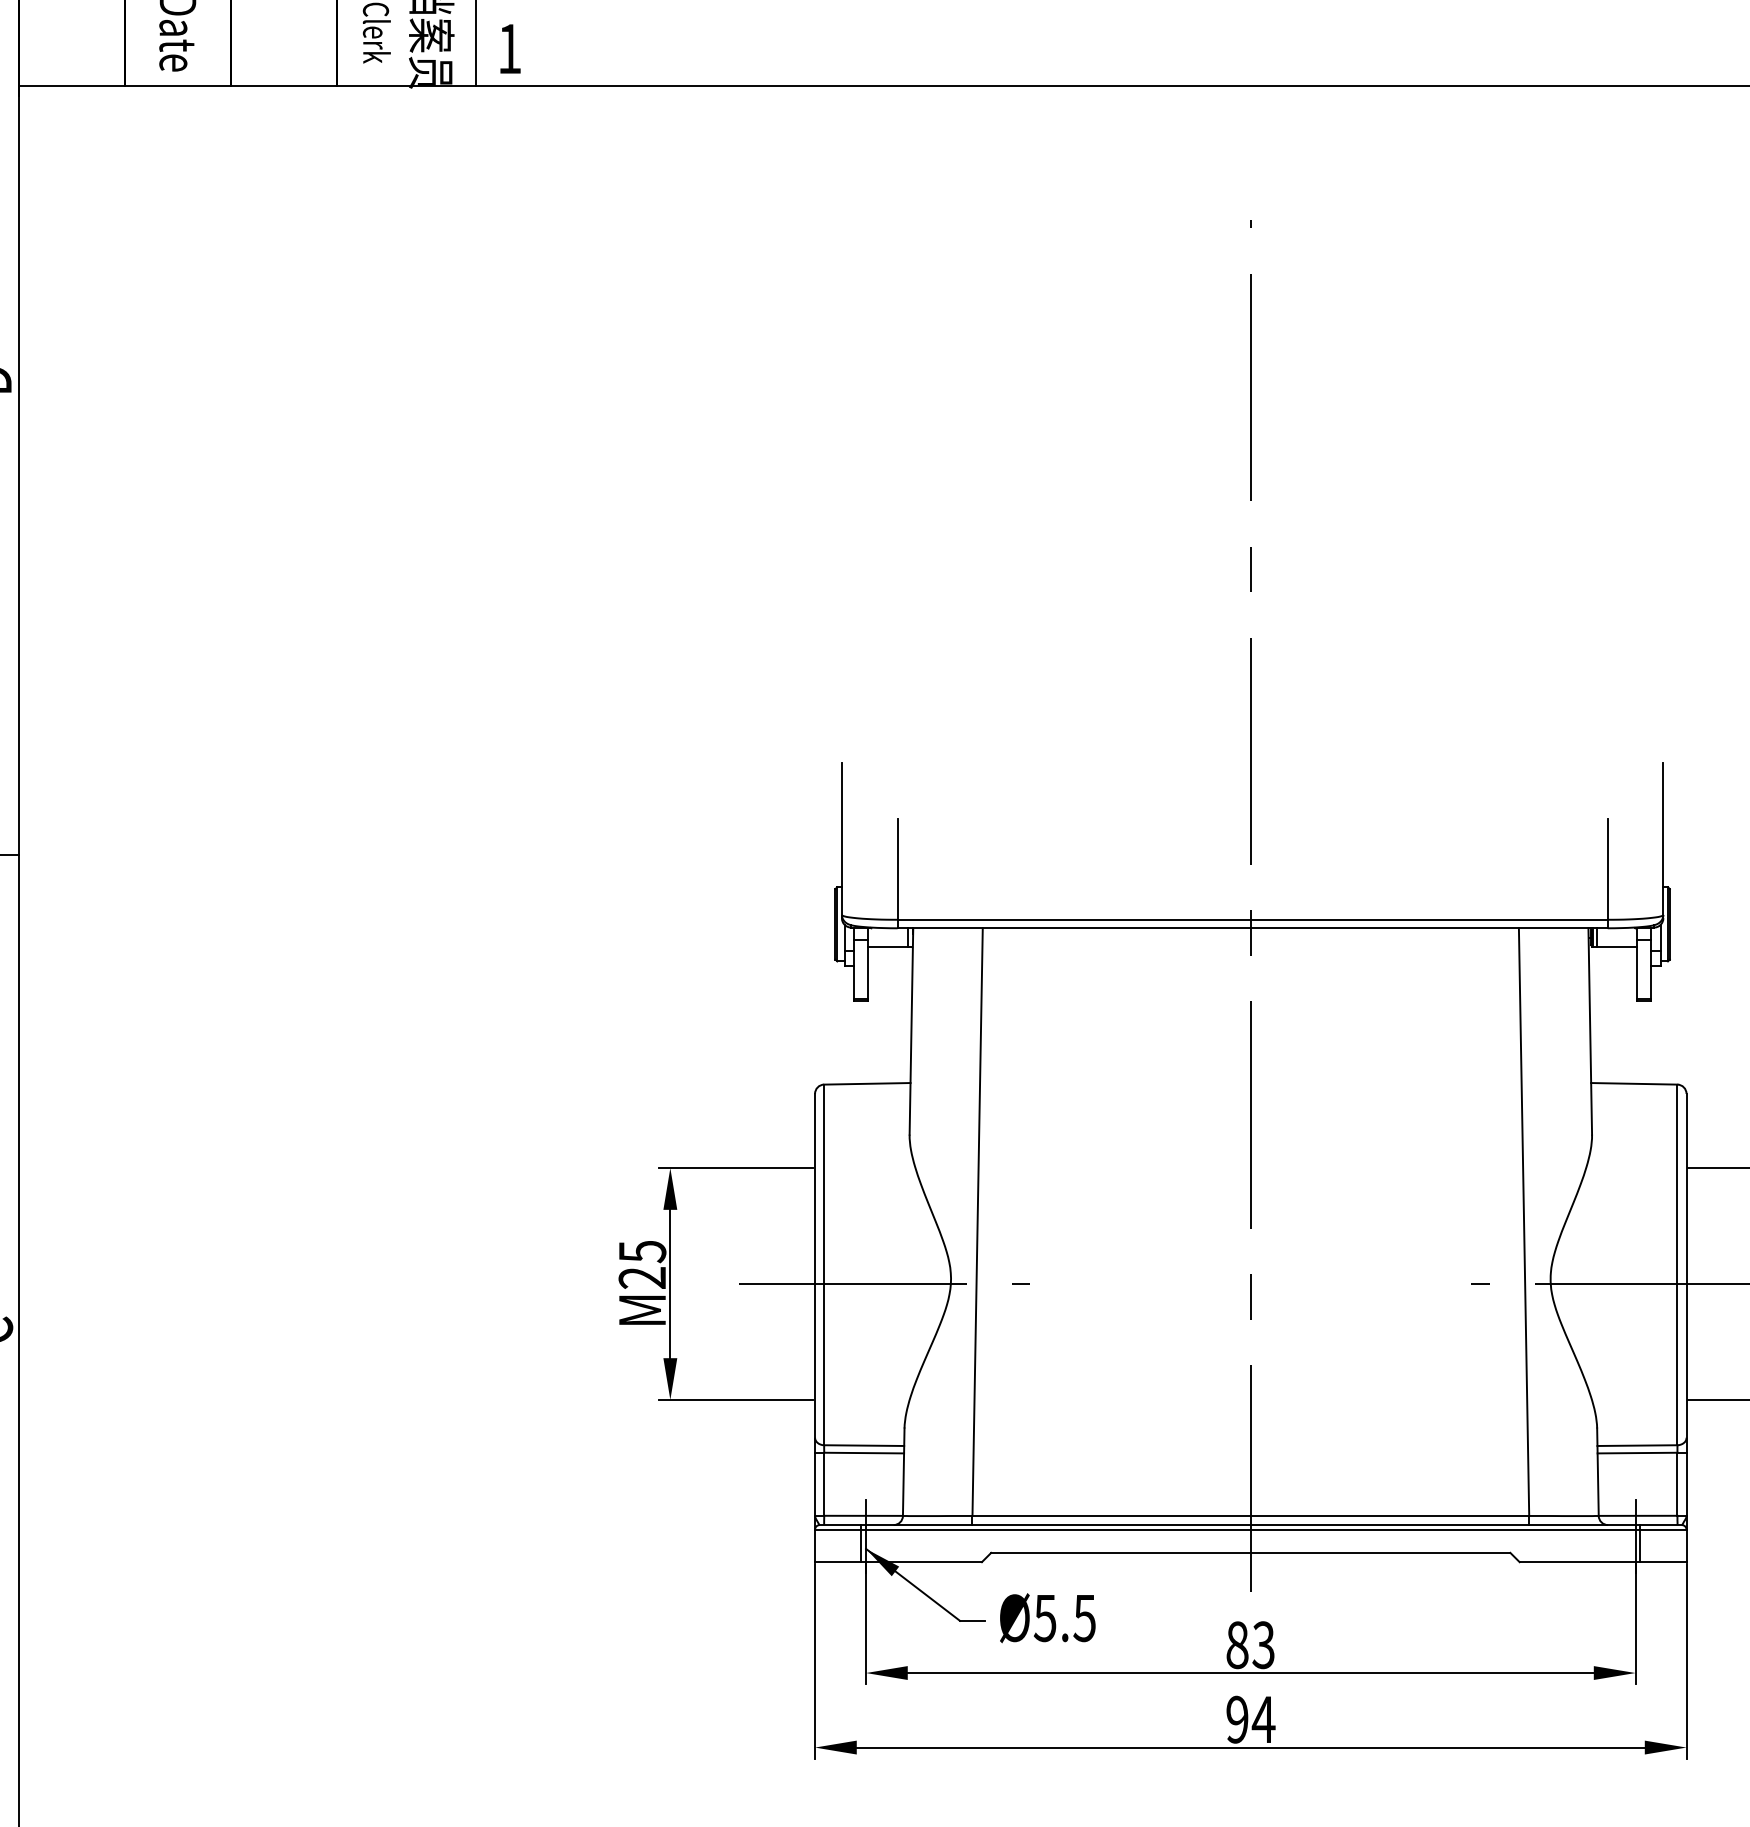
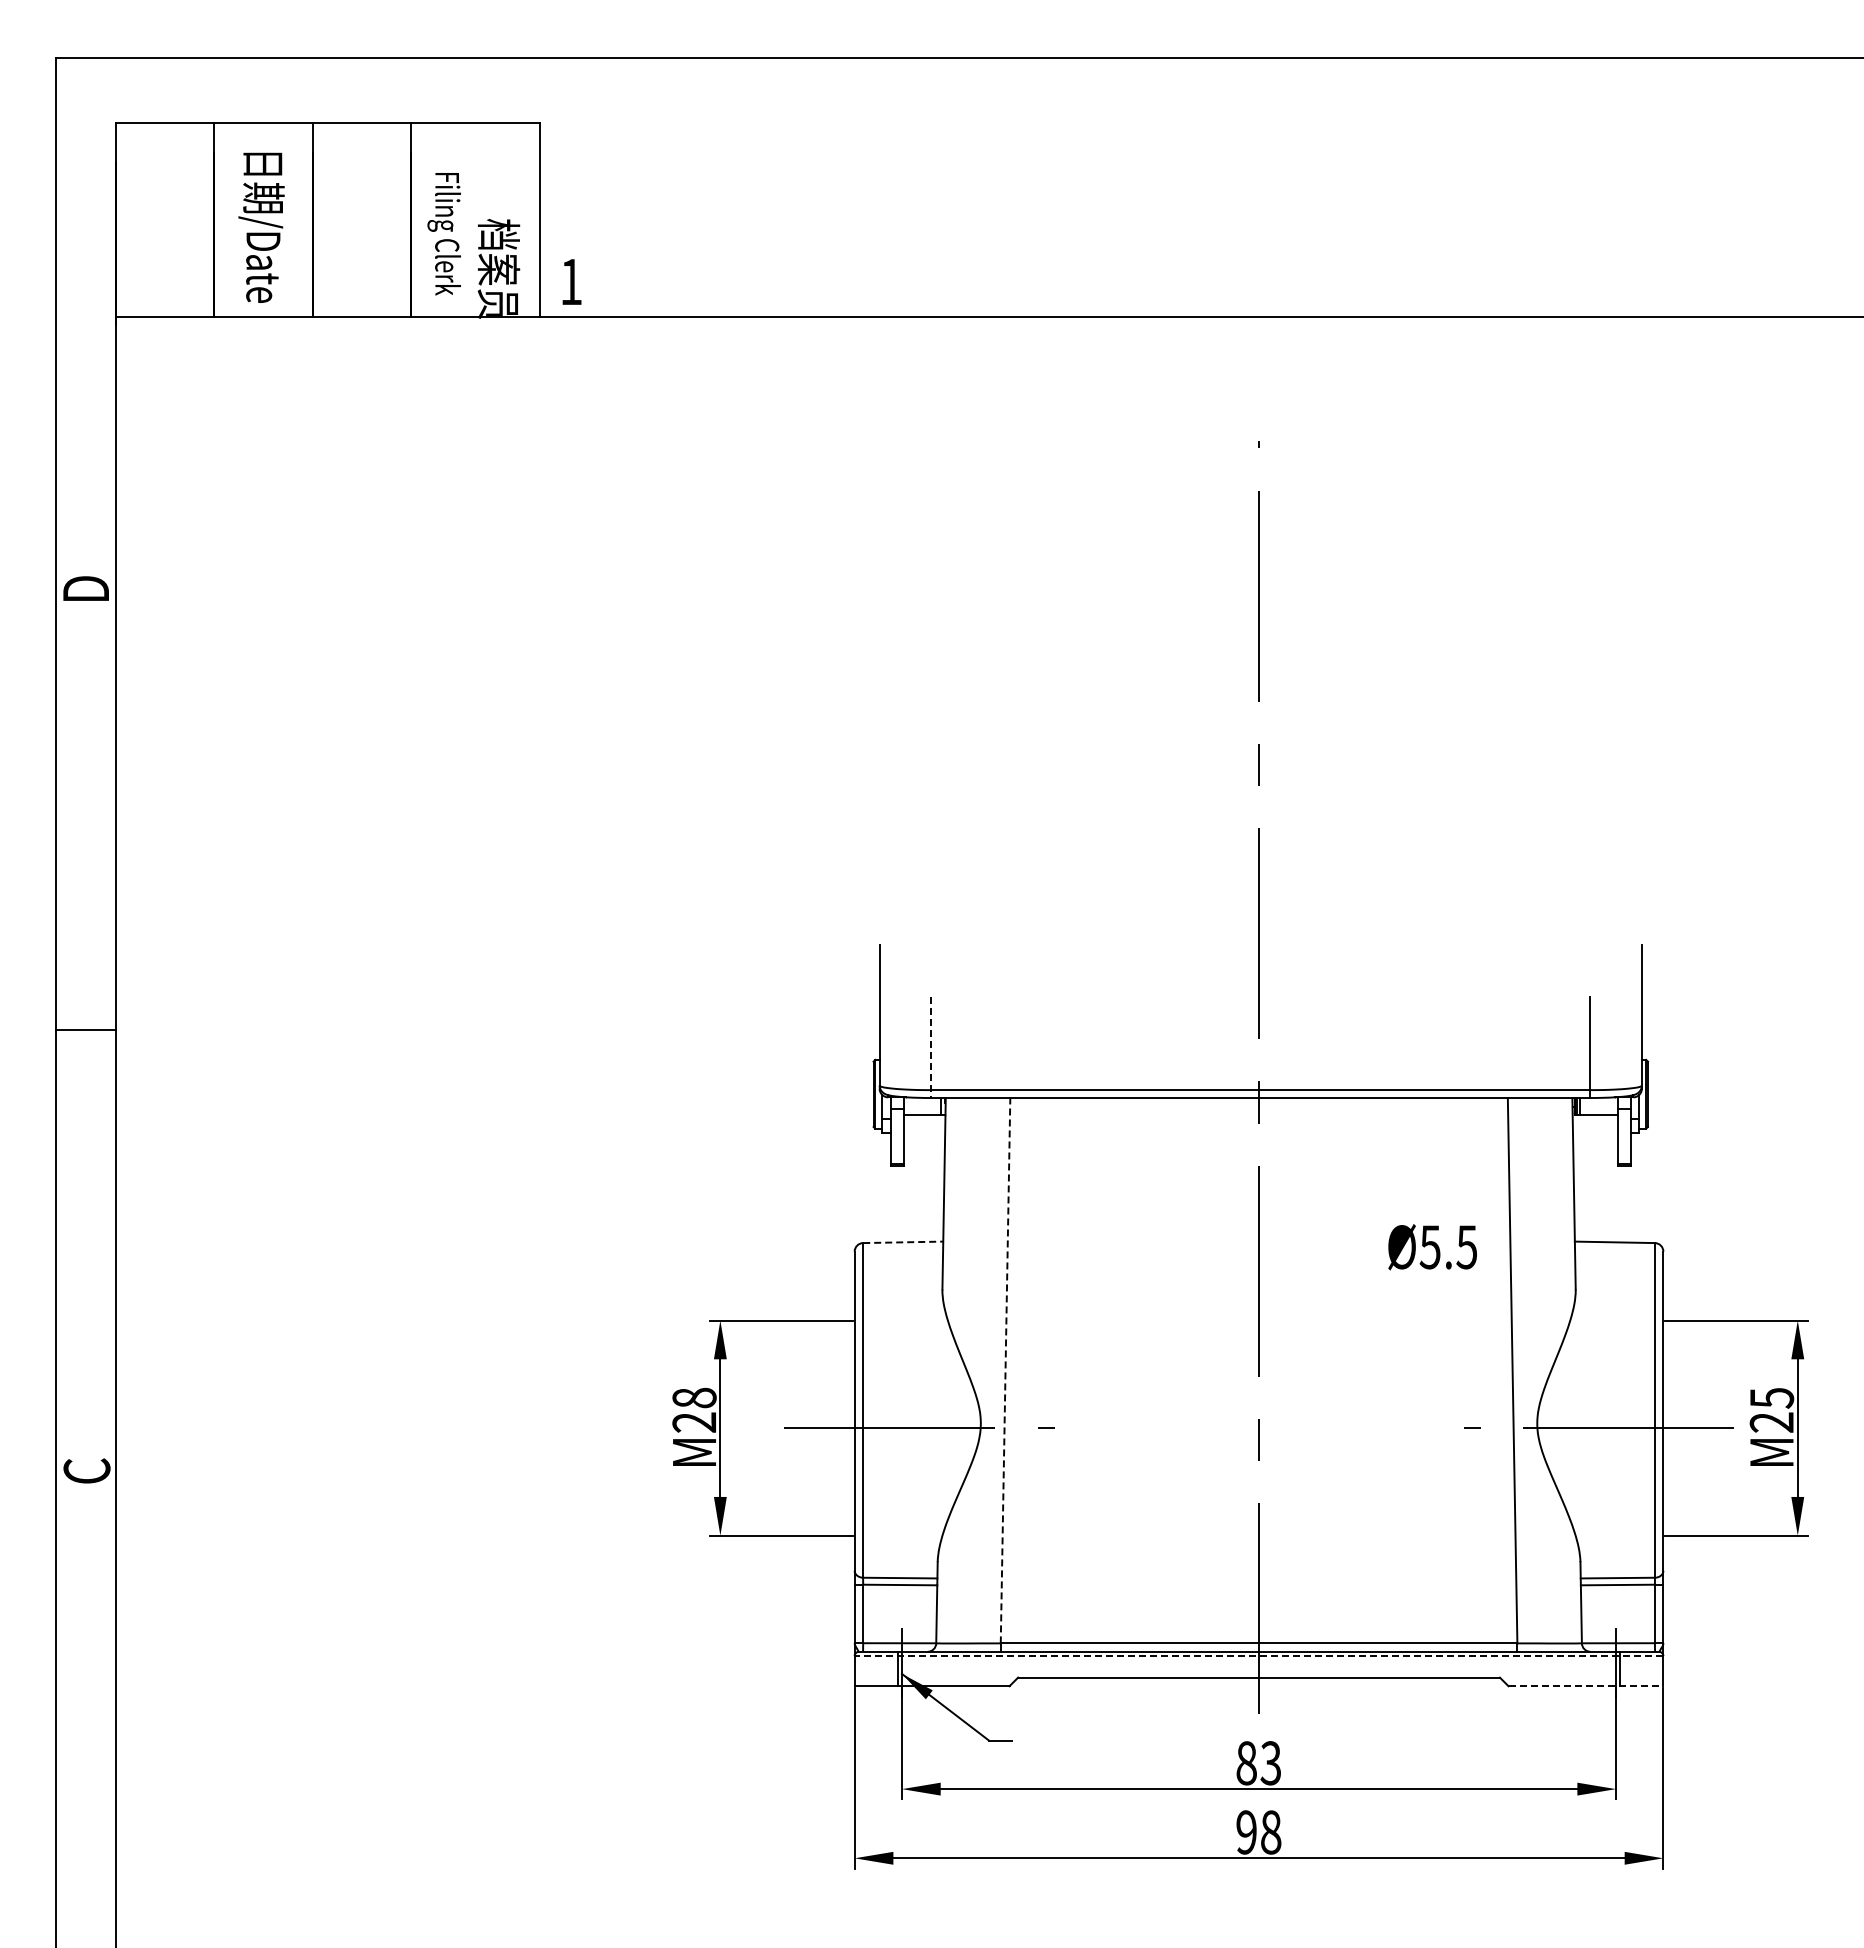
line: (897, 873) -> (931, 1047), solid -> dashed
line: (867, 1083) -> (903, 1242), solid -> dashed
line: (977, 1221) -> (1005, 1370), solid -> dashed
text: (642, 1251) -> (694, 1397), M25 -> M28
line: (1250, 1530) -> (1258, 1656), solid -> dashed
line: (1603, 1562) -> (1586, 1686), solid -> dashed
text: (1047, 1618) -> (1432, 1247), moved
text: (1264, 1719) -> (1271, 1832), 94 -> 98

